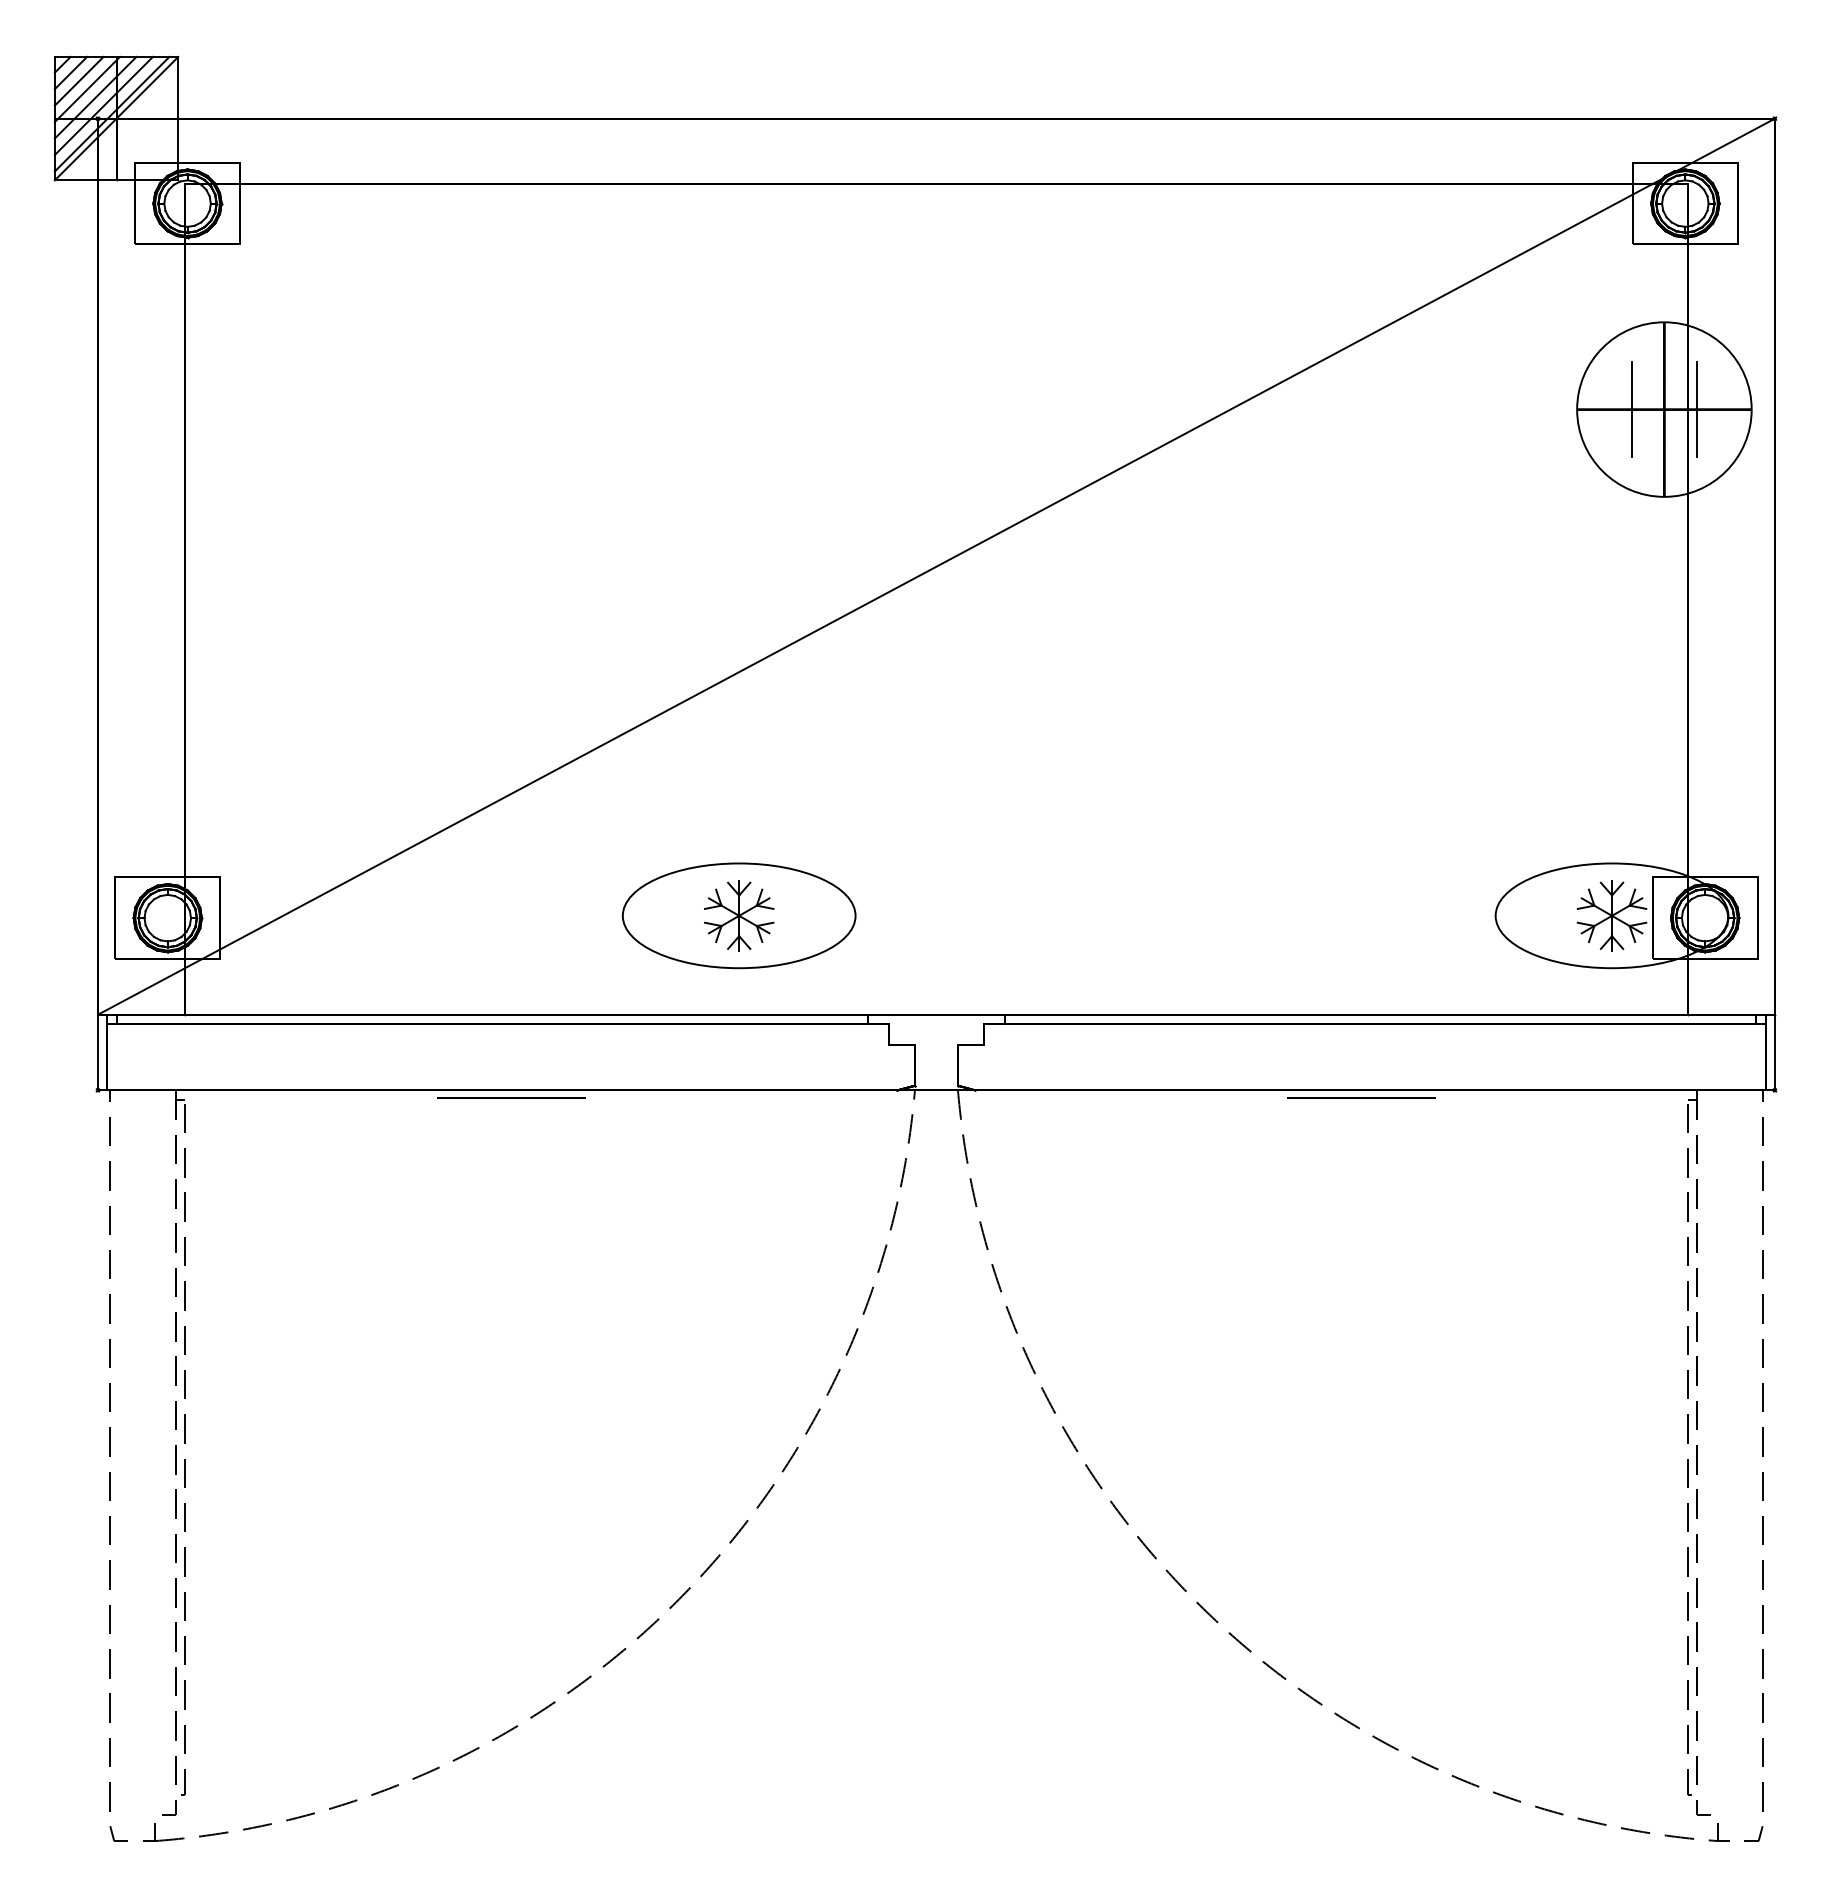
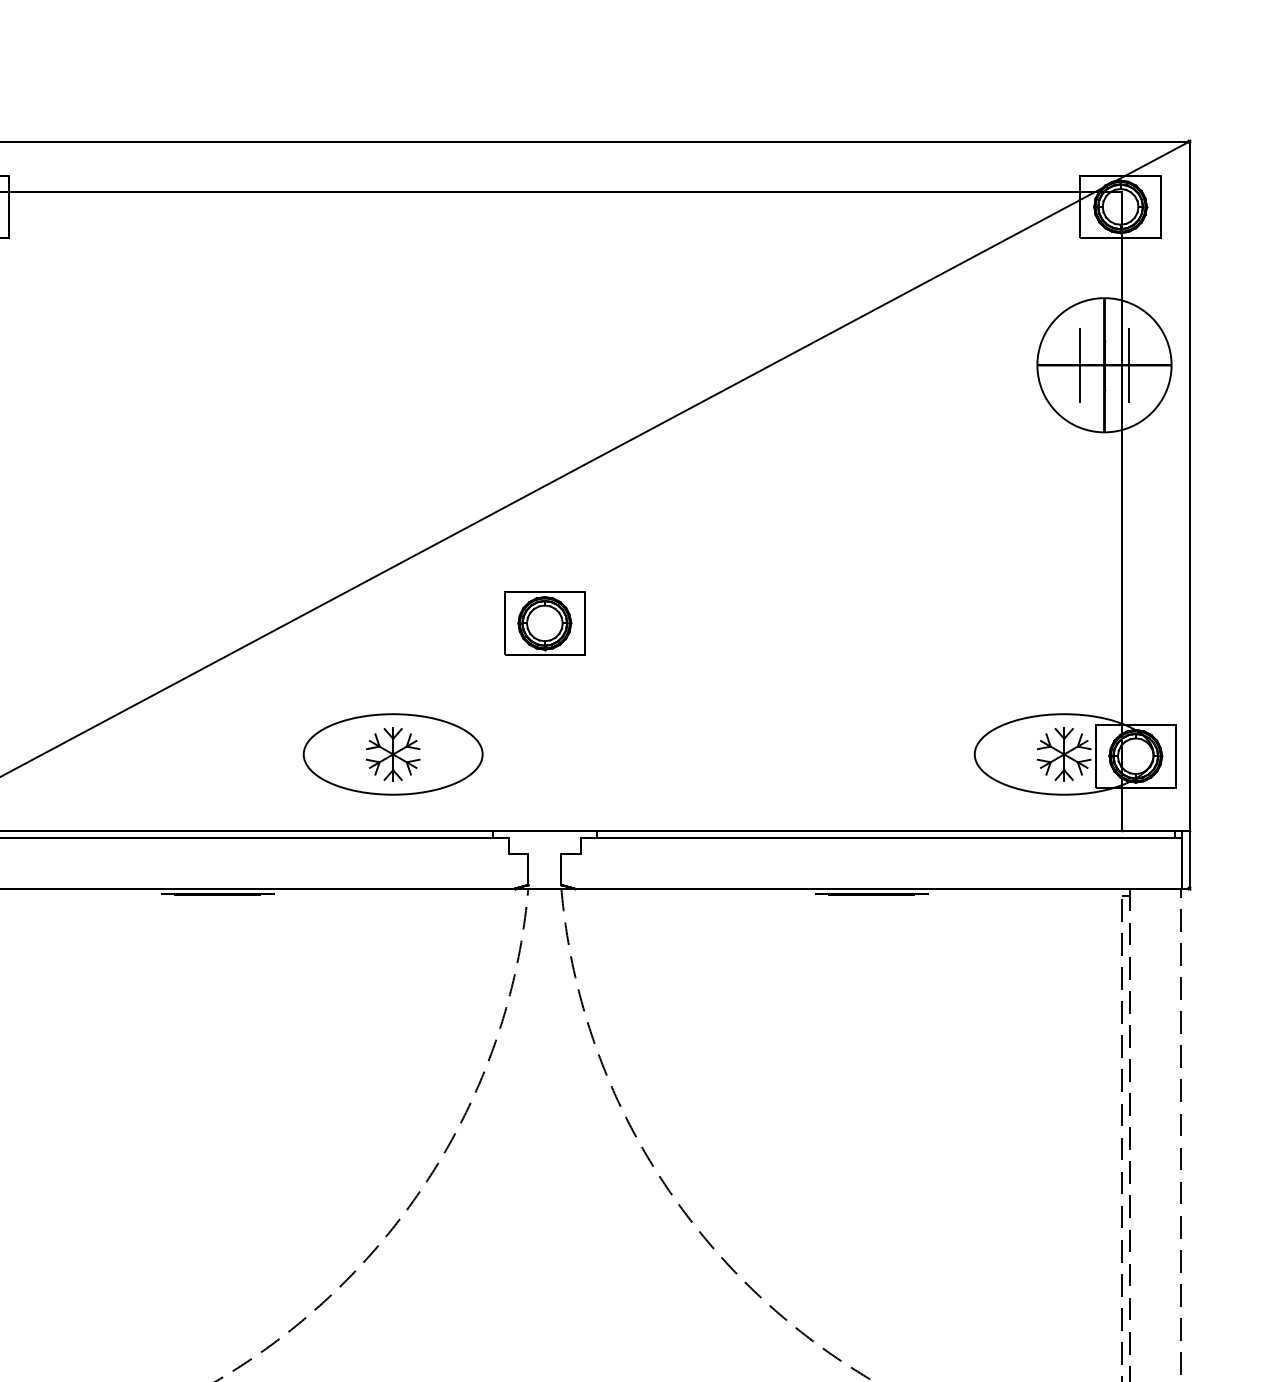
part: (936, 745) -> (544, 623), added

